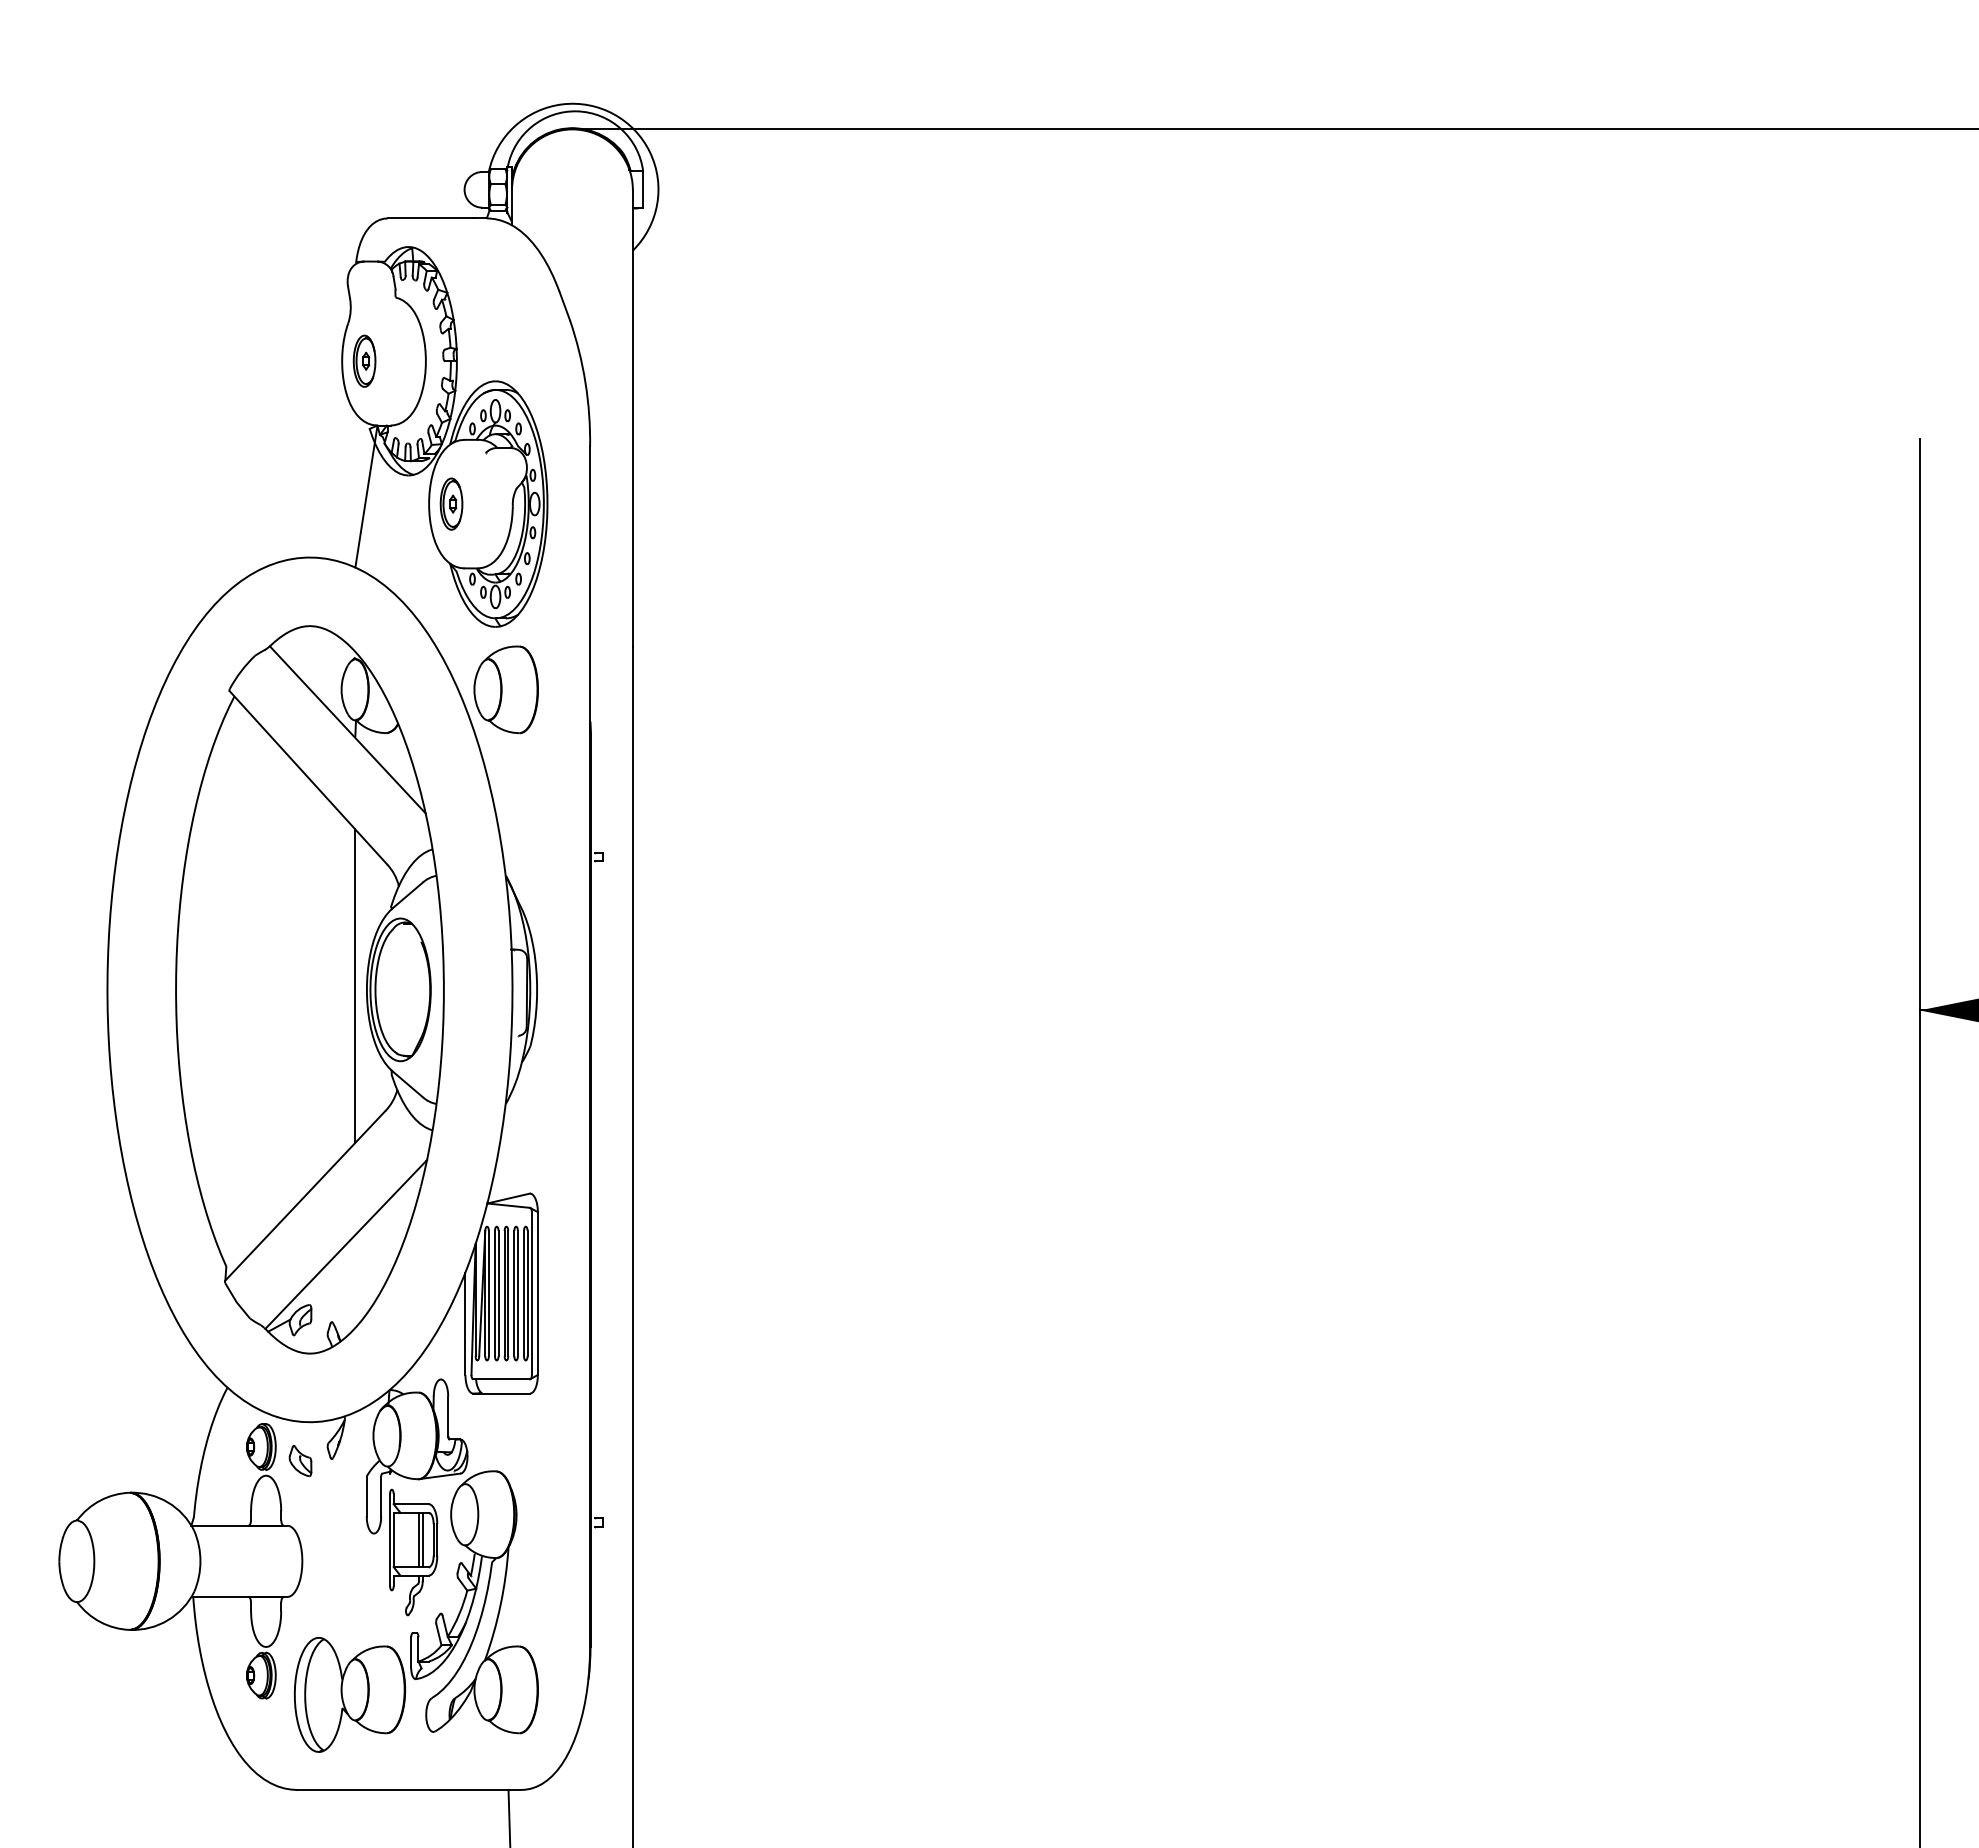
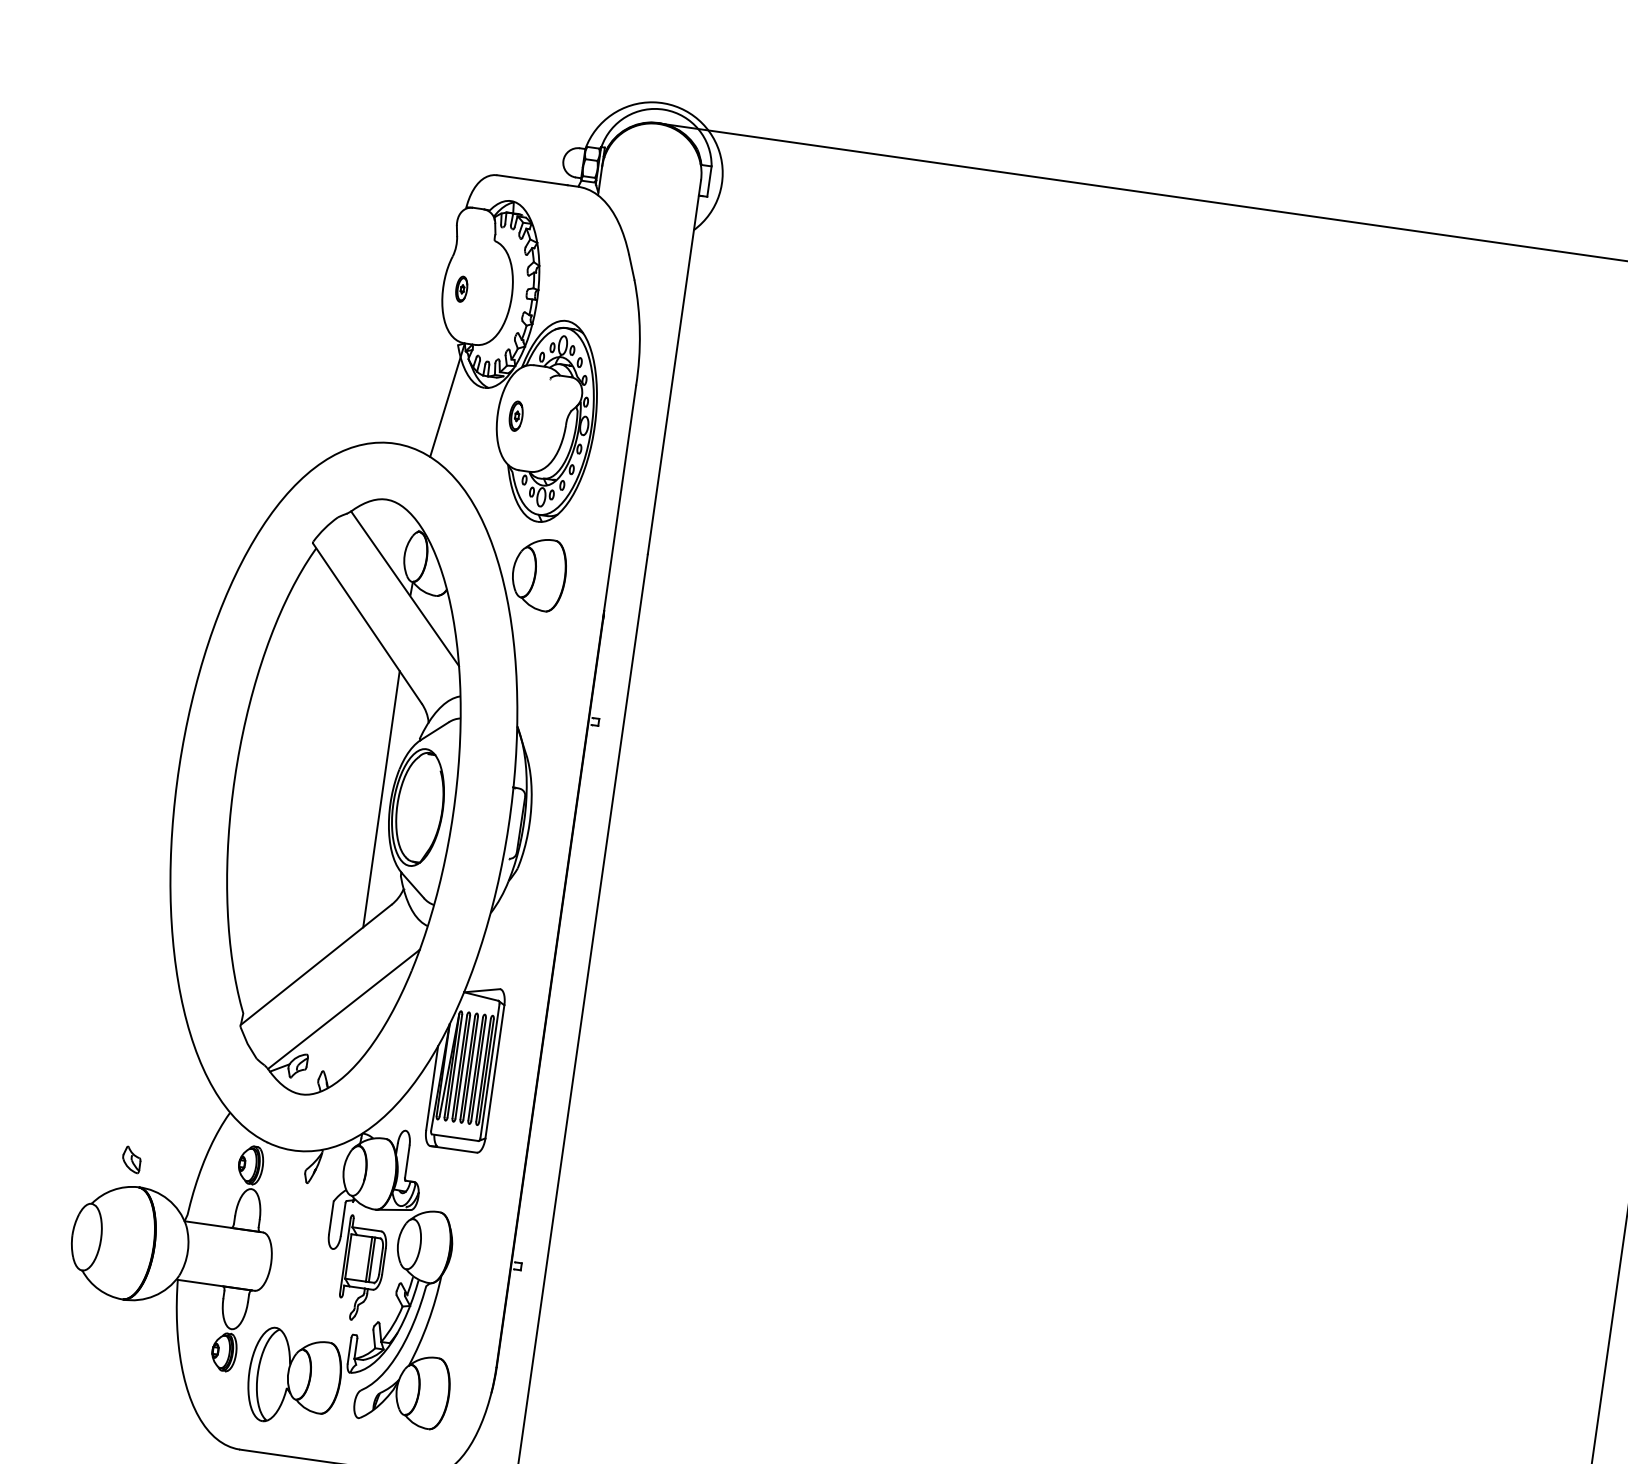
part: (364, 360) -> (461, 288), size x0.6
part: (451, 503) -> (516, 415), size x0.7
part: (300, 1461) -> (131, 1160), moved

